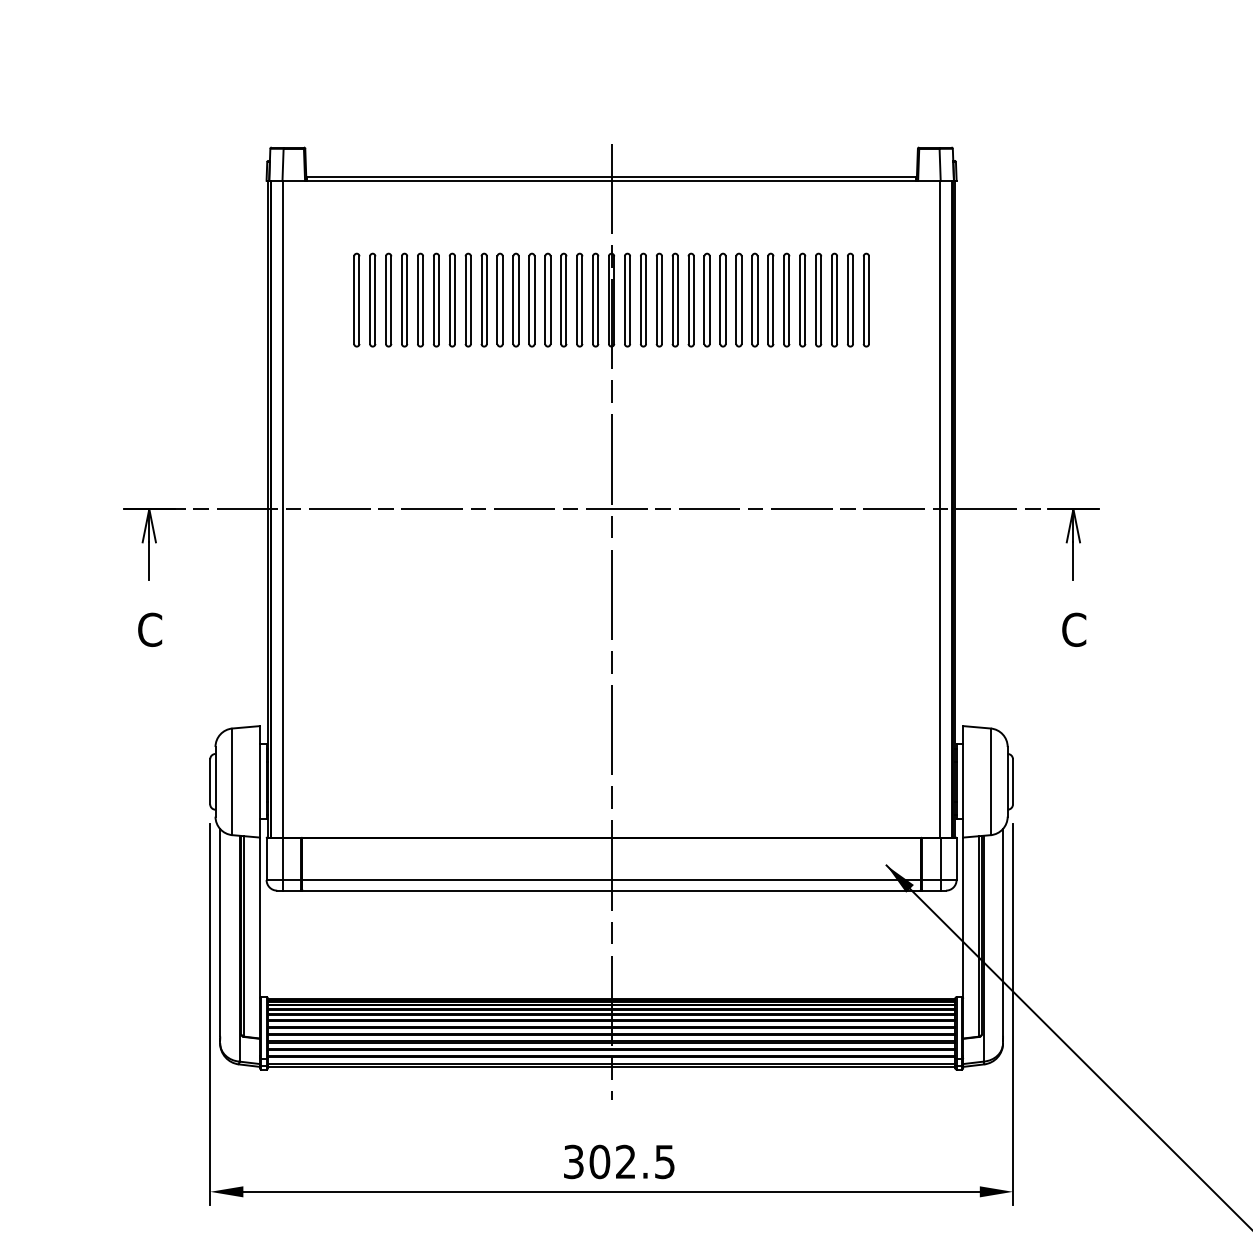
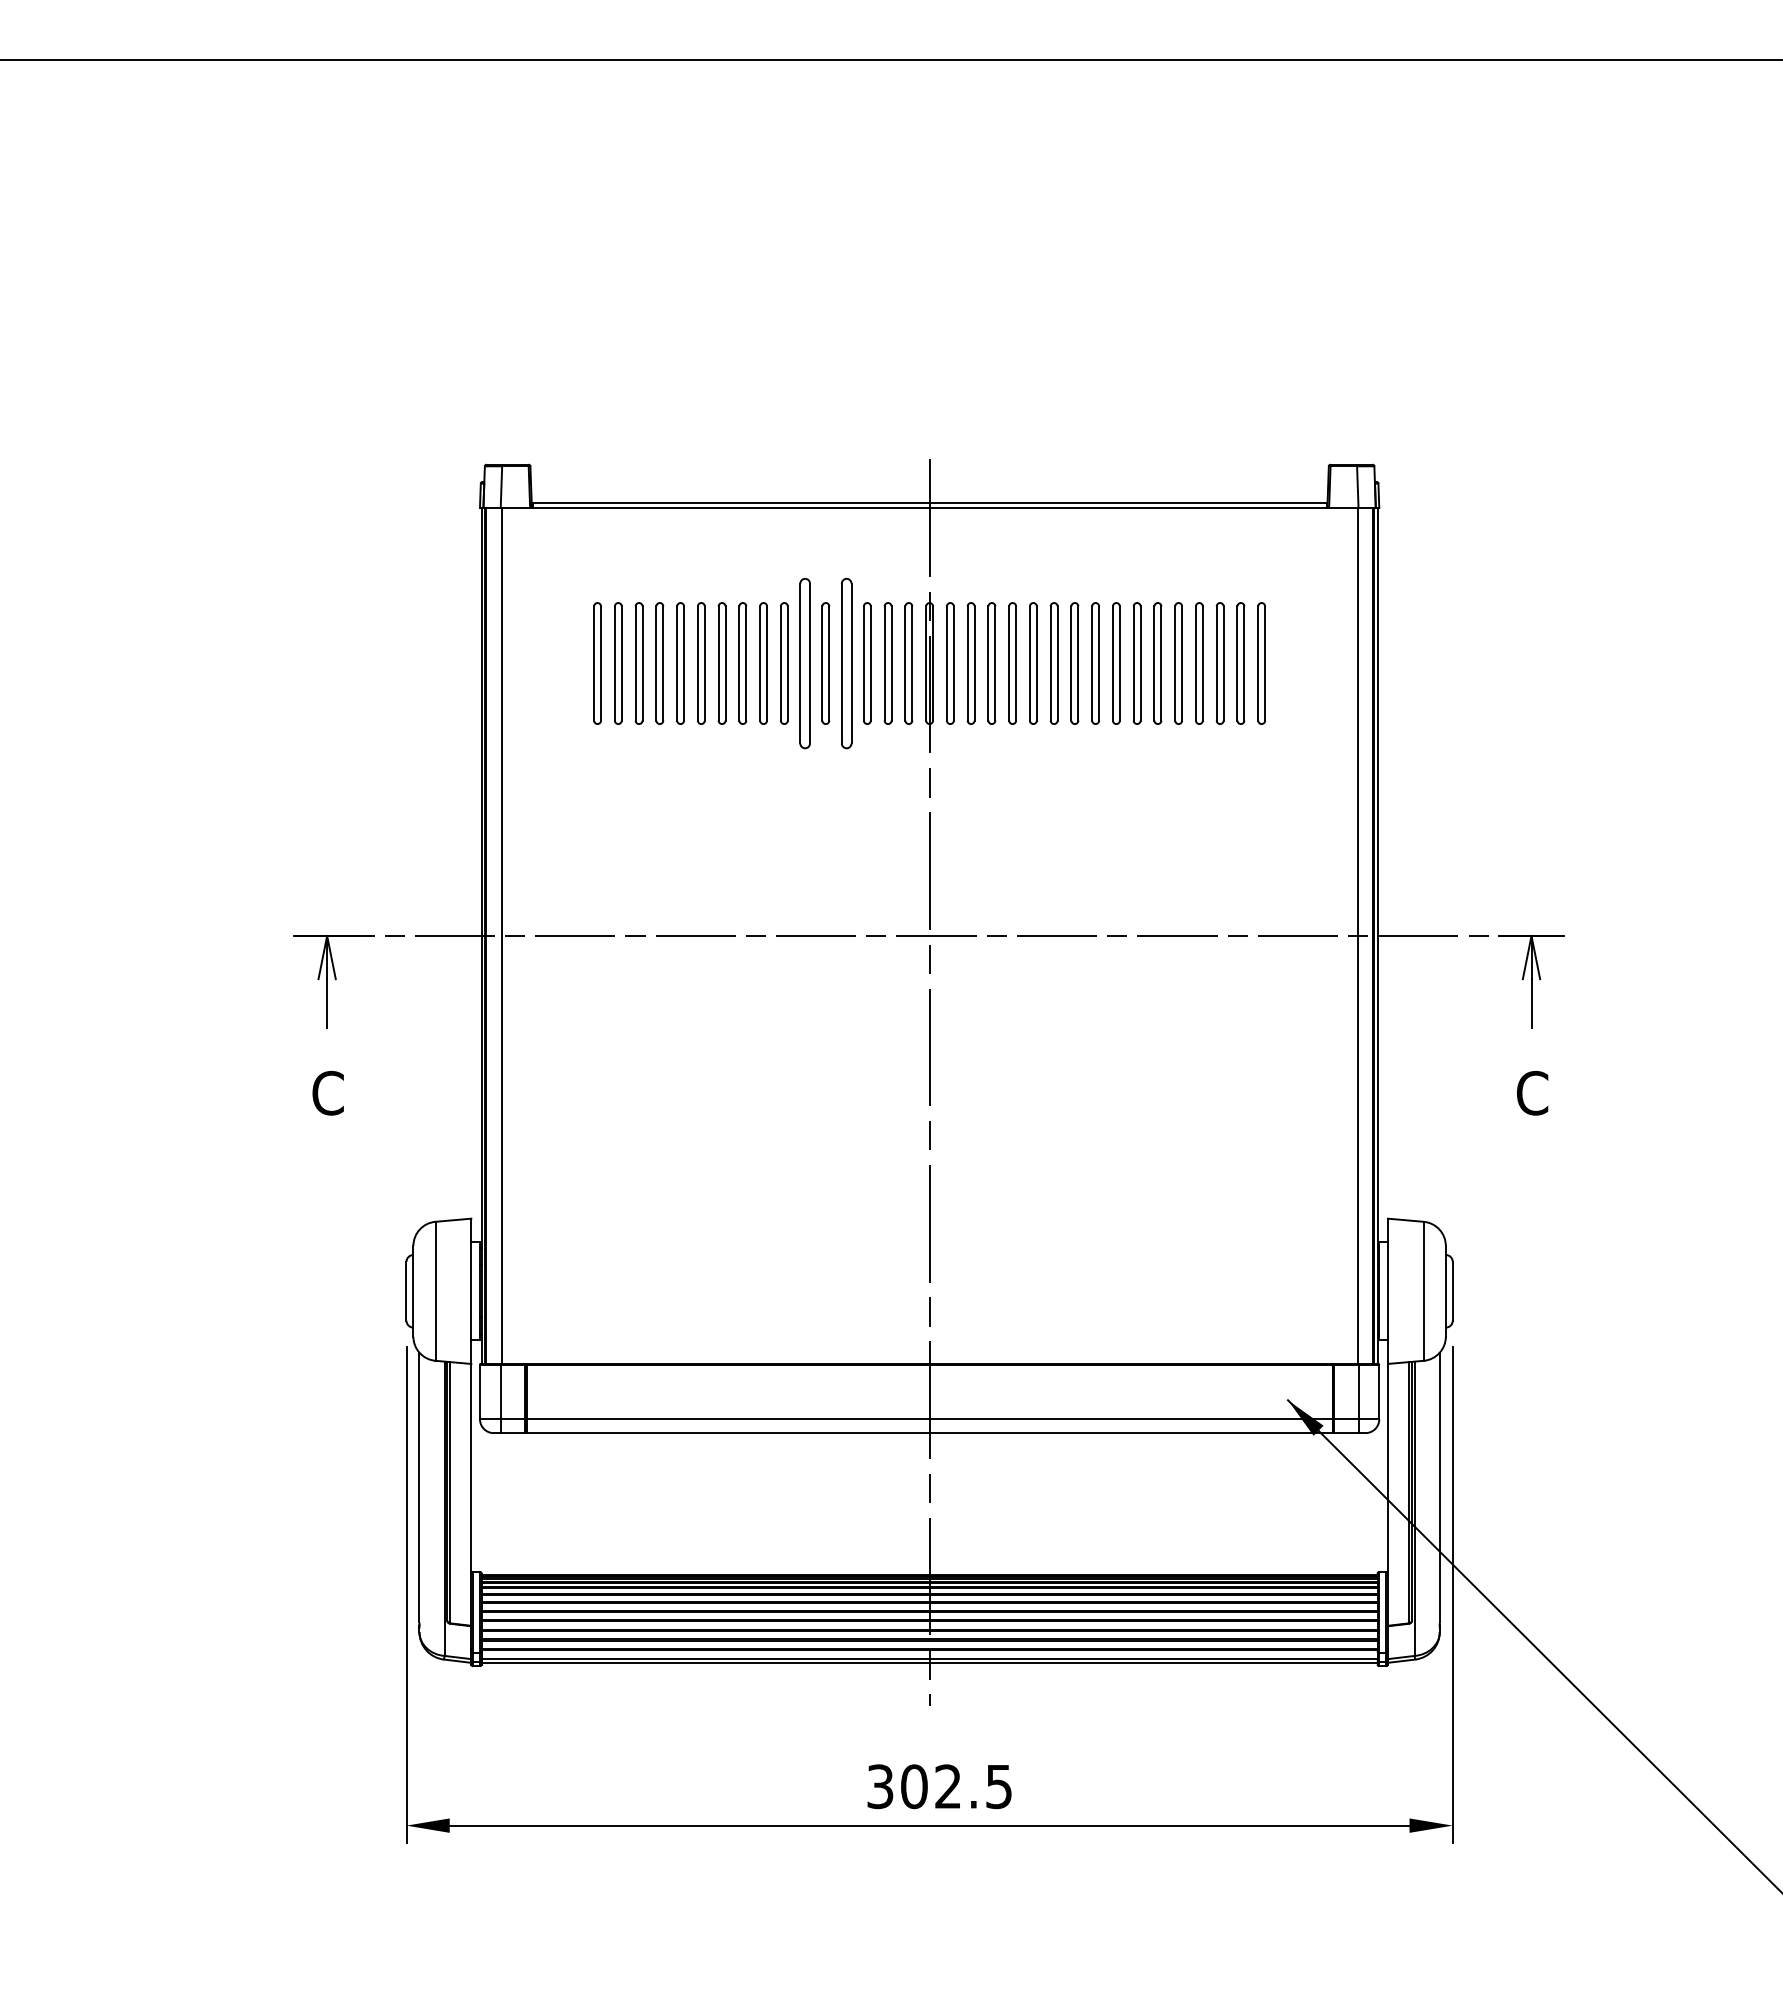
part: (515, 300) -> (804, 663), size x1.4
part: (547, 300) -> (846, 663), size x1.4

